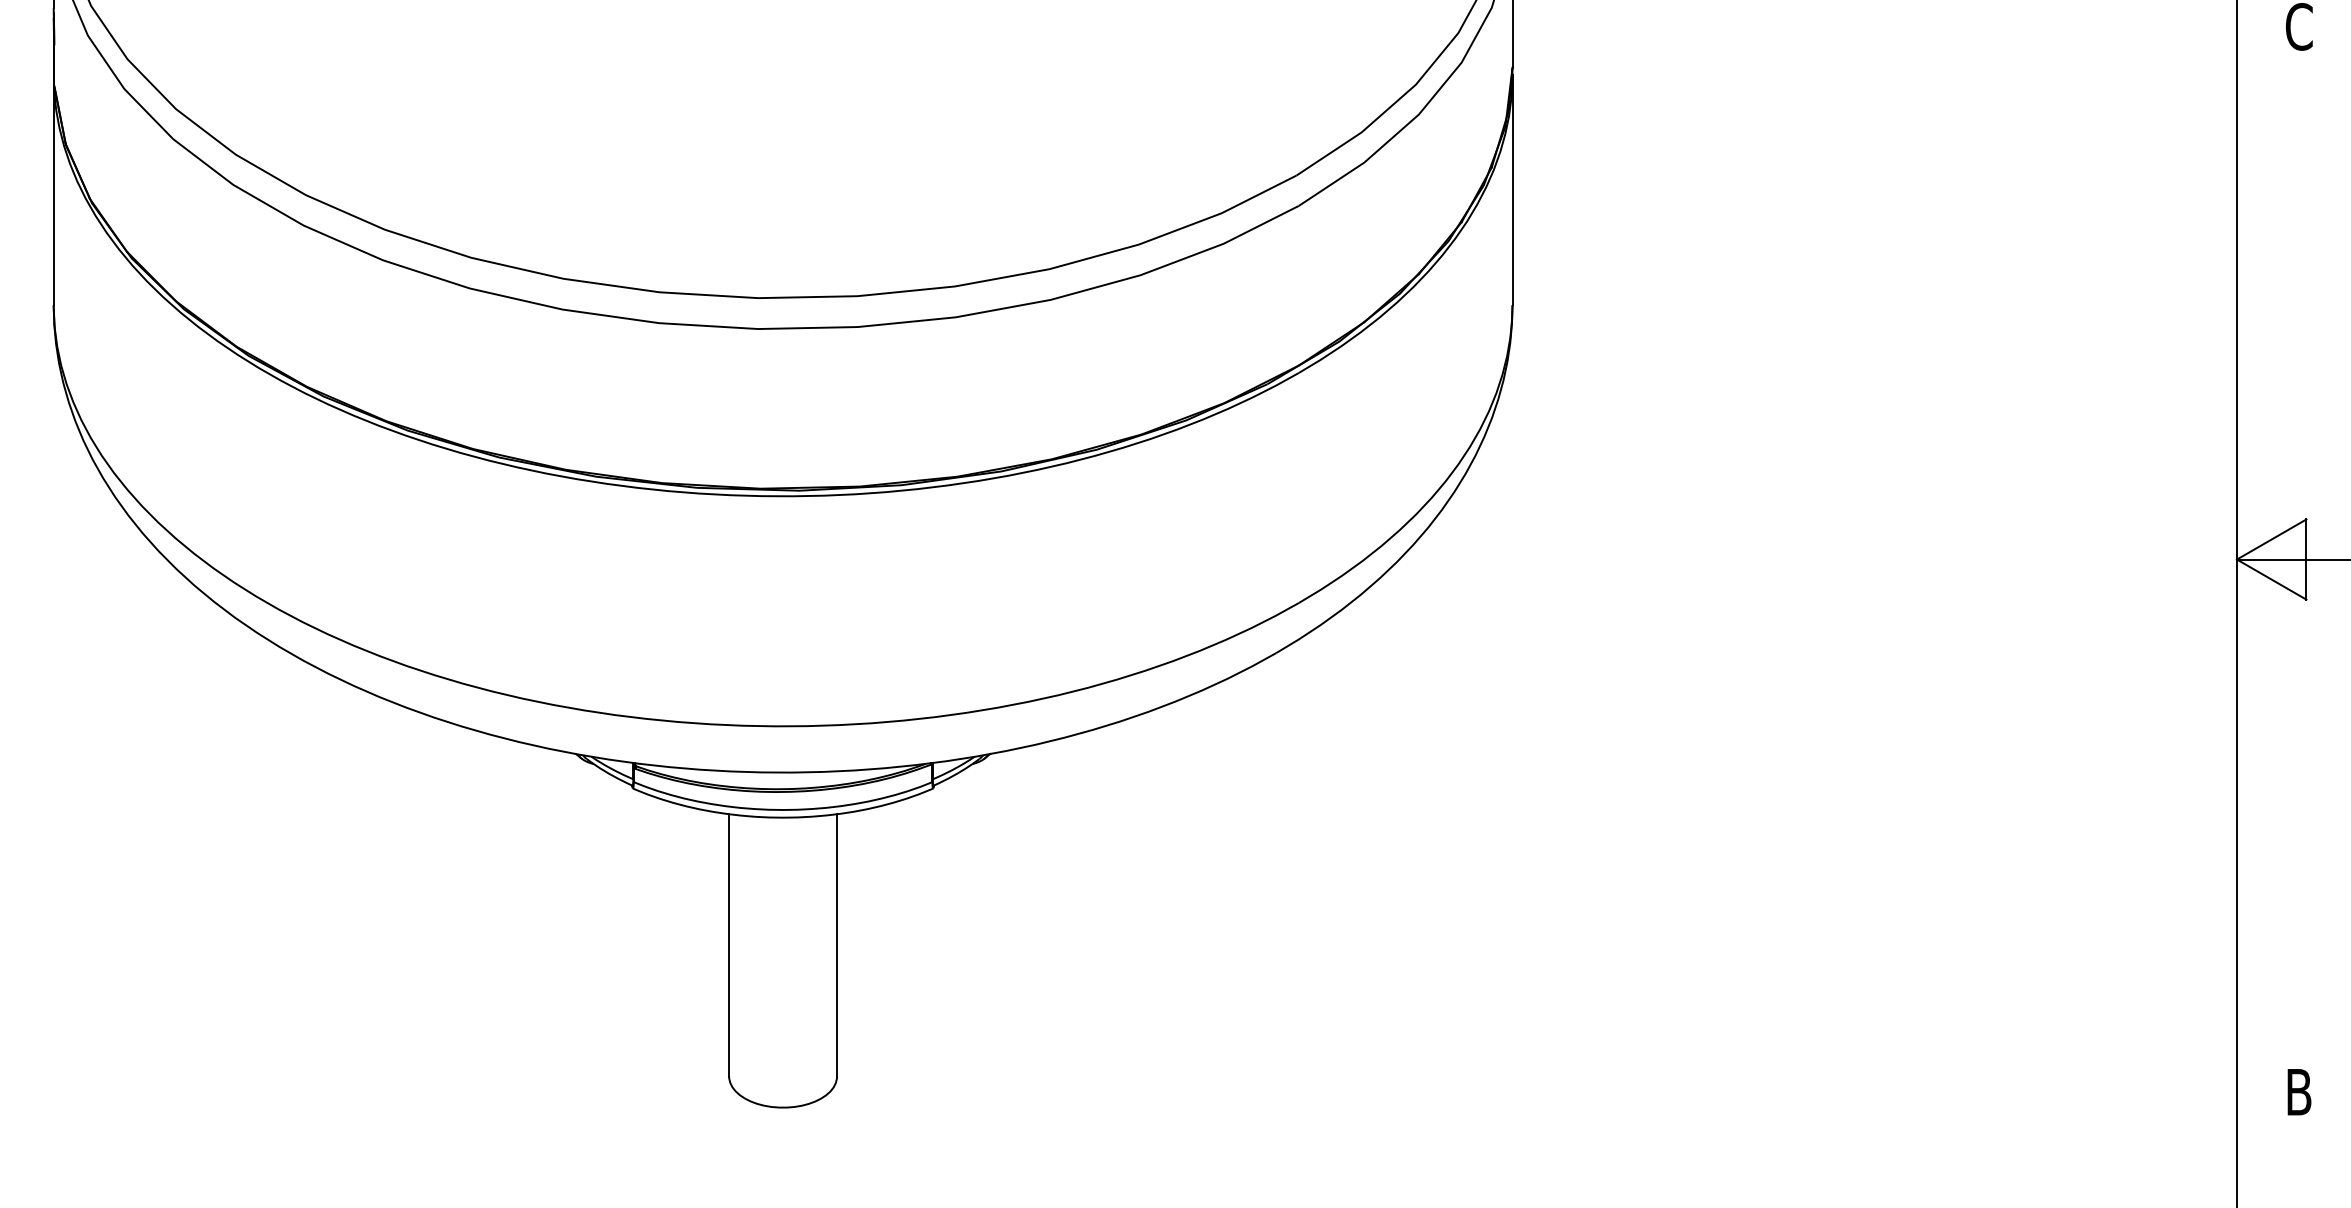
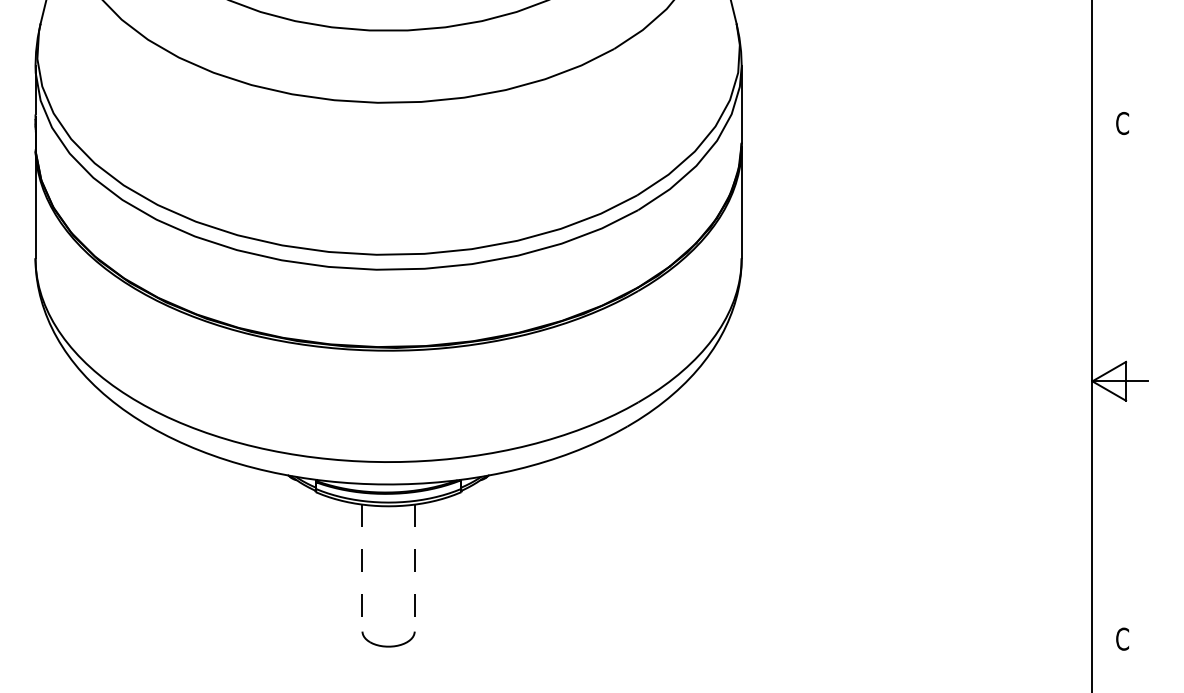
line: (729, 946) -> (362, 568), solid -> dashed
line: (836, 946) -> (414, 568), solid -> dashed
text: (2299, 1090) -> (1122, 638), B -> C

